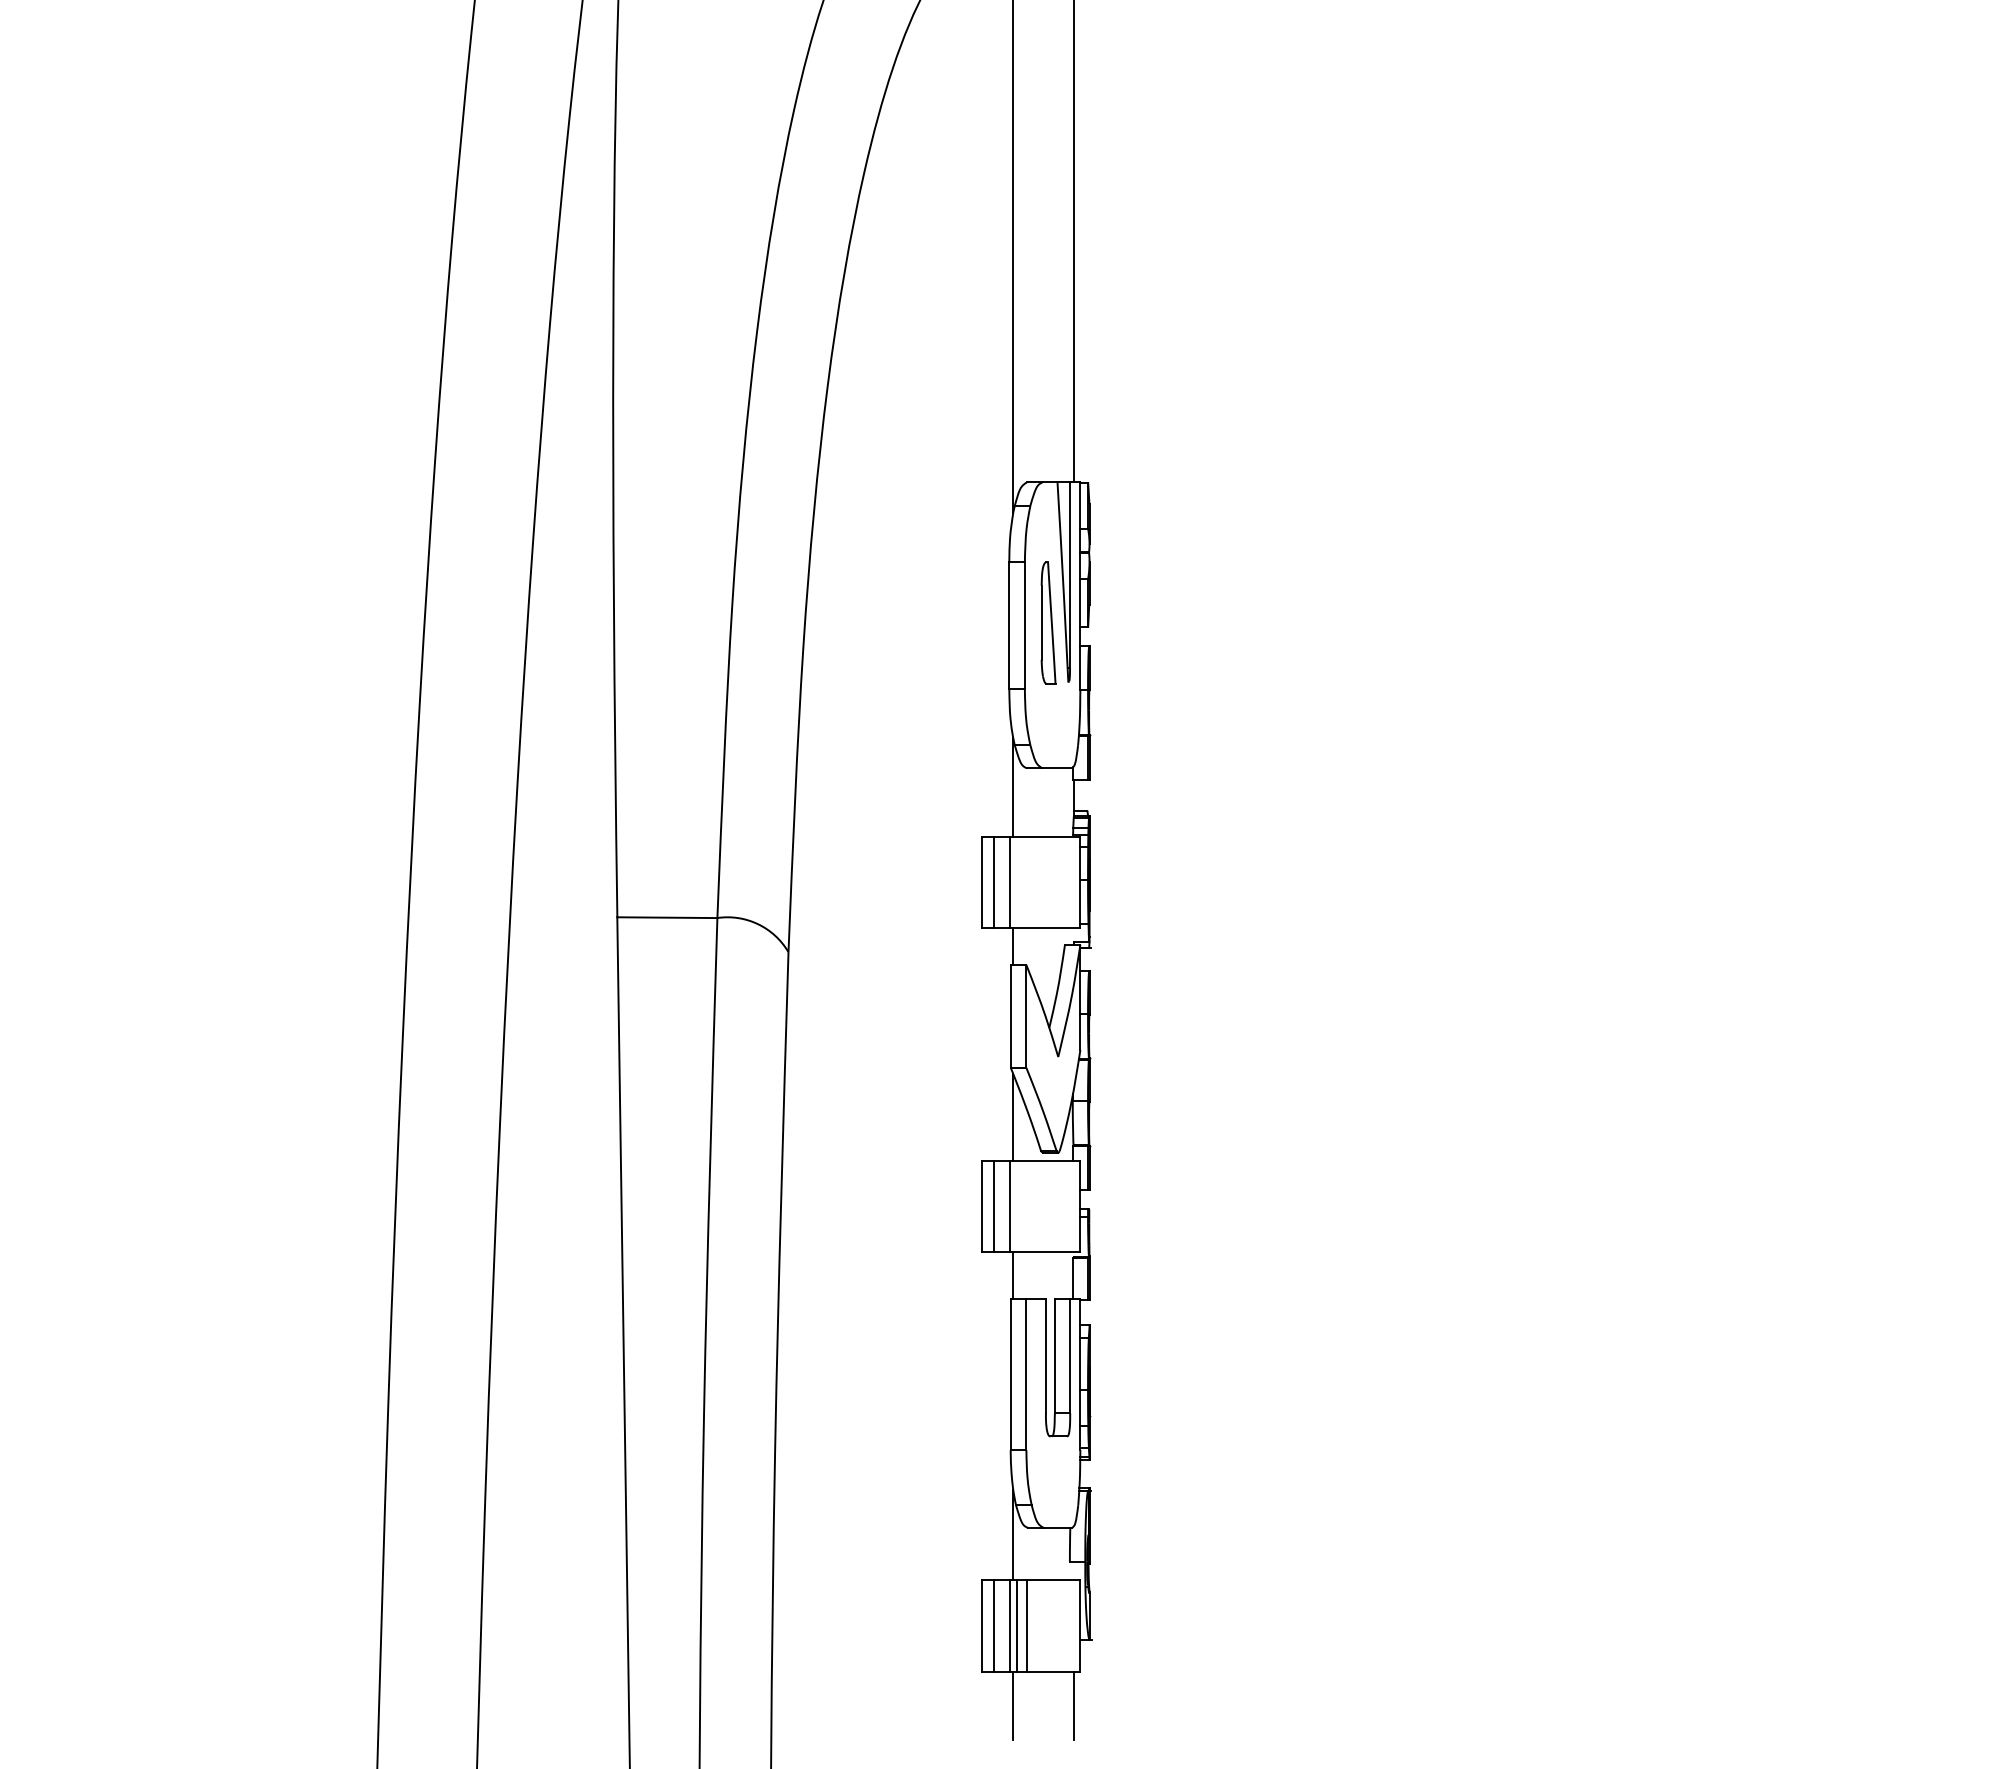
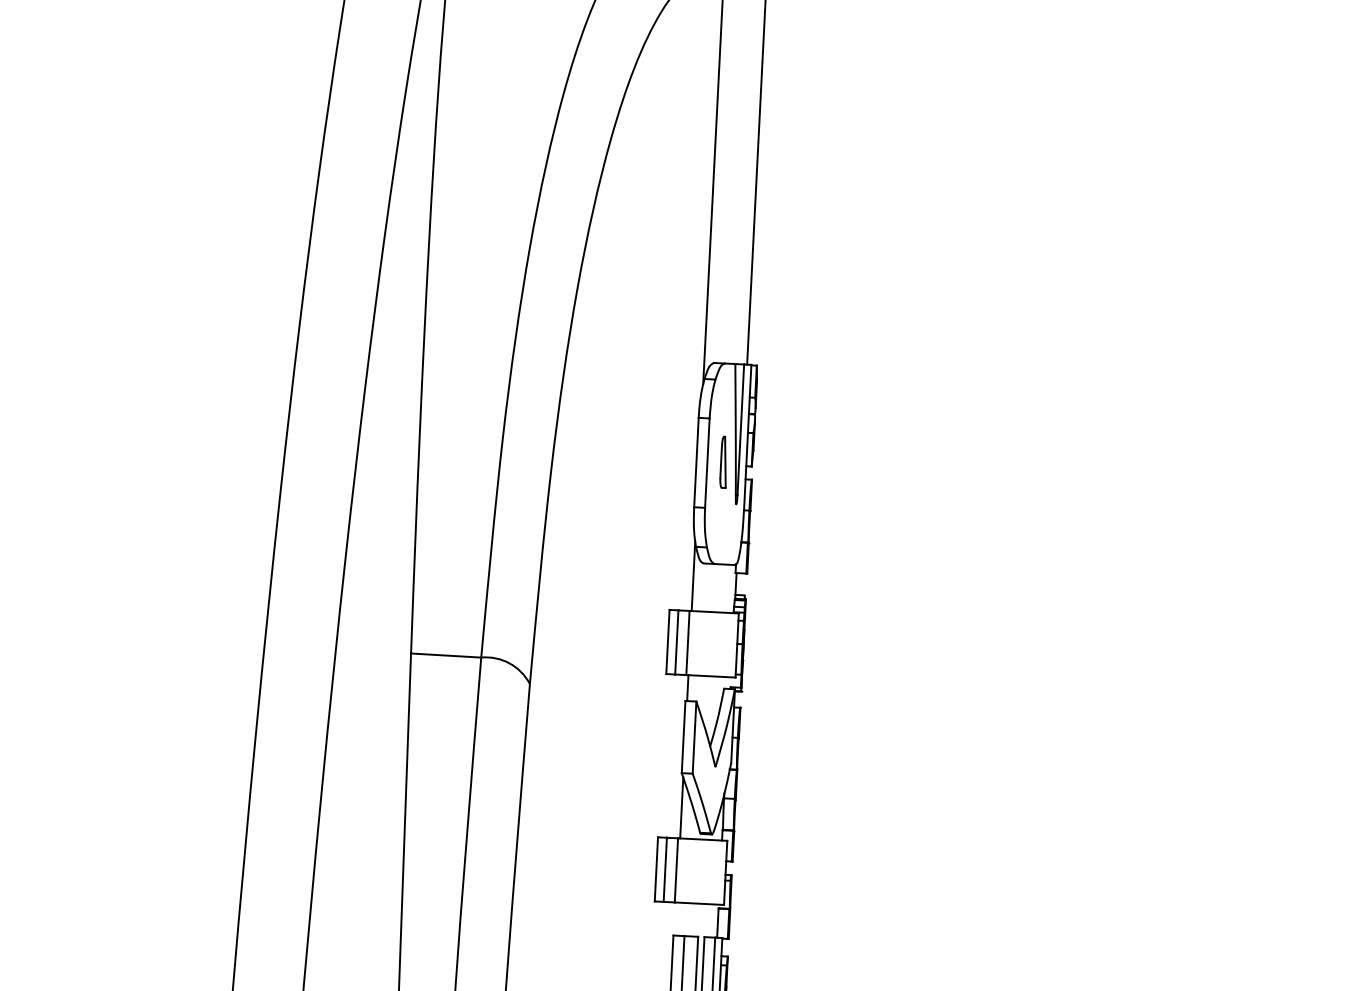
part: (1048, 622) -> (724, 462), size x0.6
line: (1013, 1275) -> (676, 918), removed

